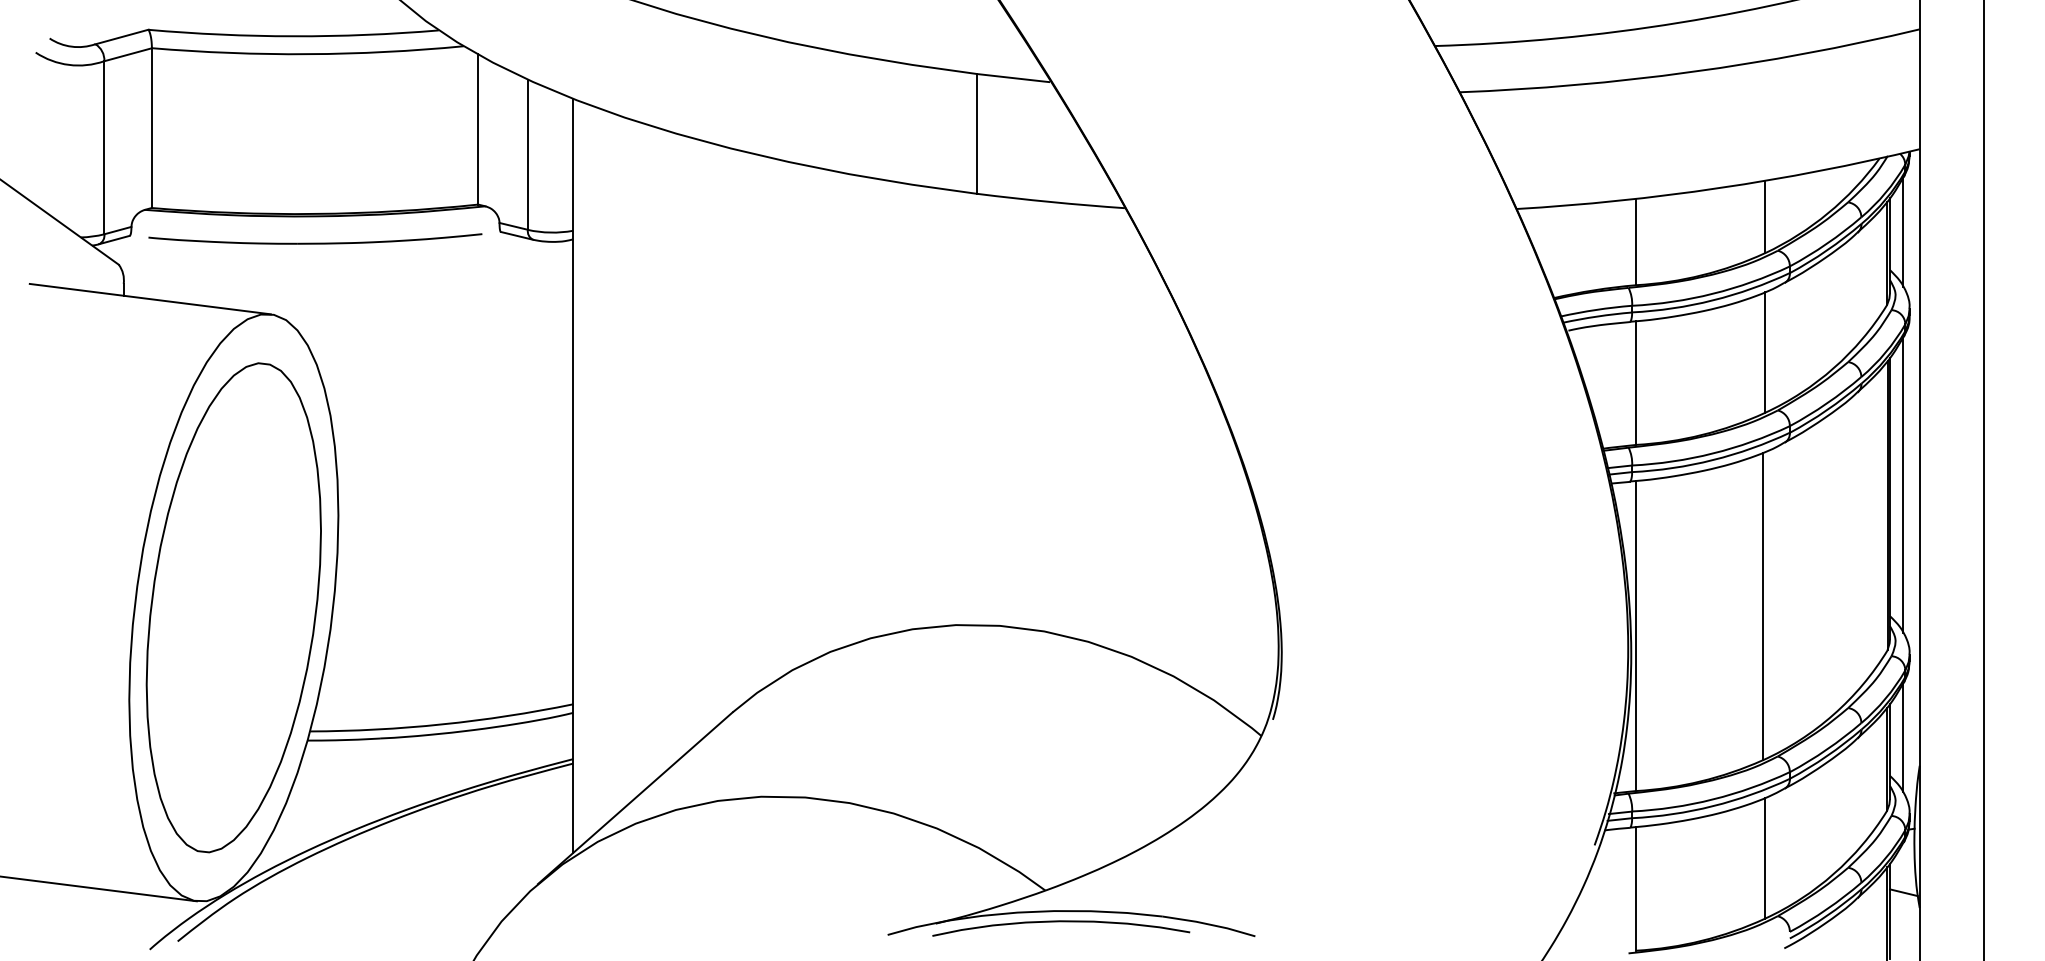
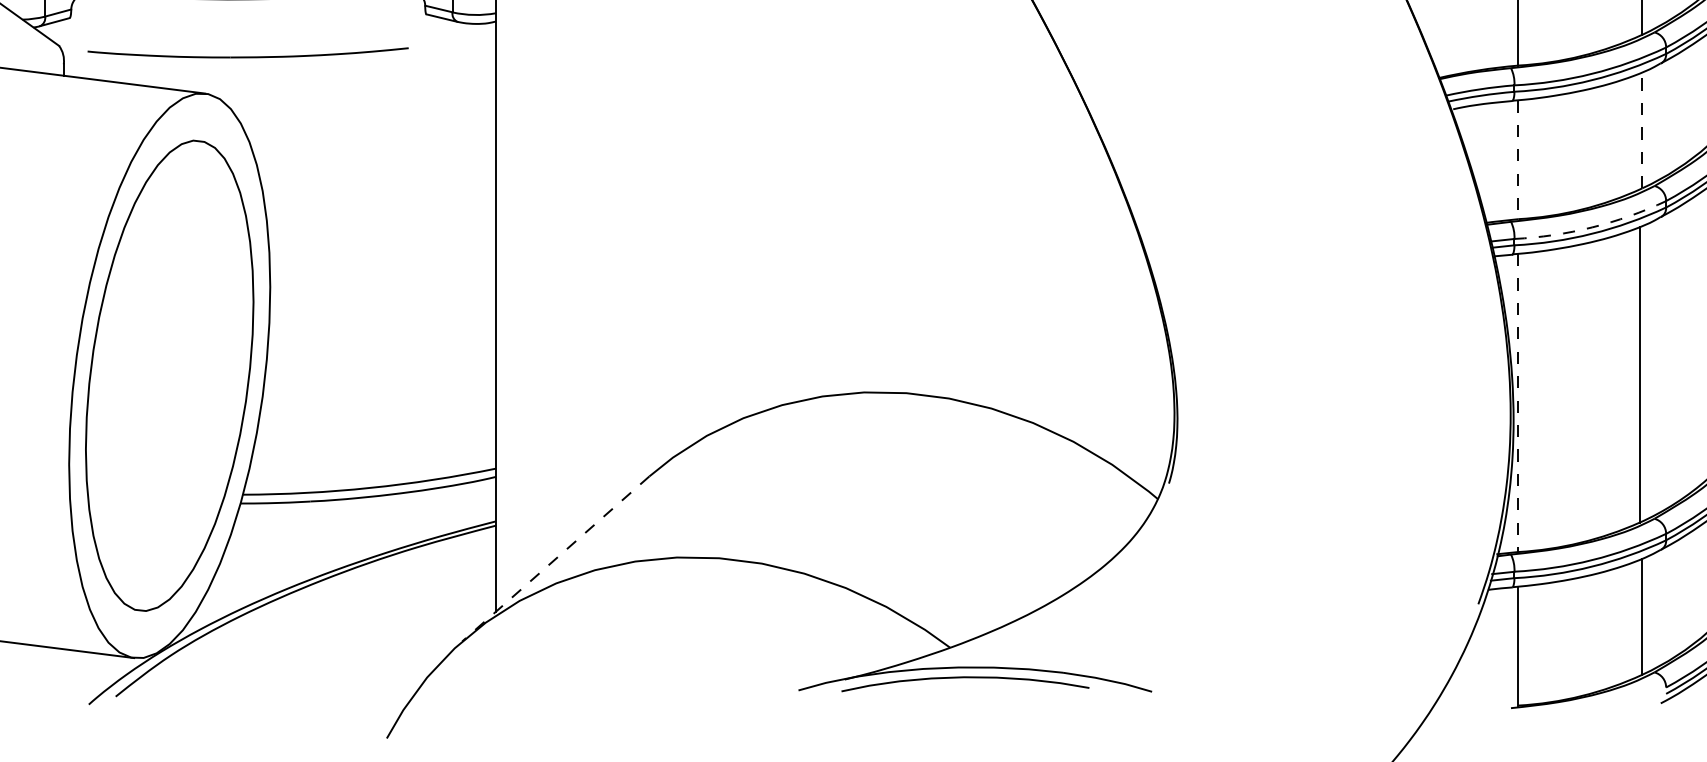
part: (315, 238) -> (248, 52), moved
line: (1764, 352) -> (1641, 130), solid -> dashed
line: (1636, 383) -> (1518, 160), solid -> dashed
arc: (1712, 453) -> (1591, 227), solid -> dashed
line: (1636, 636) -> (1518, 403), solid -> dashed
line: (635, 798) -> (555, 559), solid -> dashed

